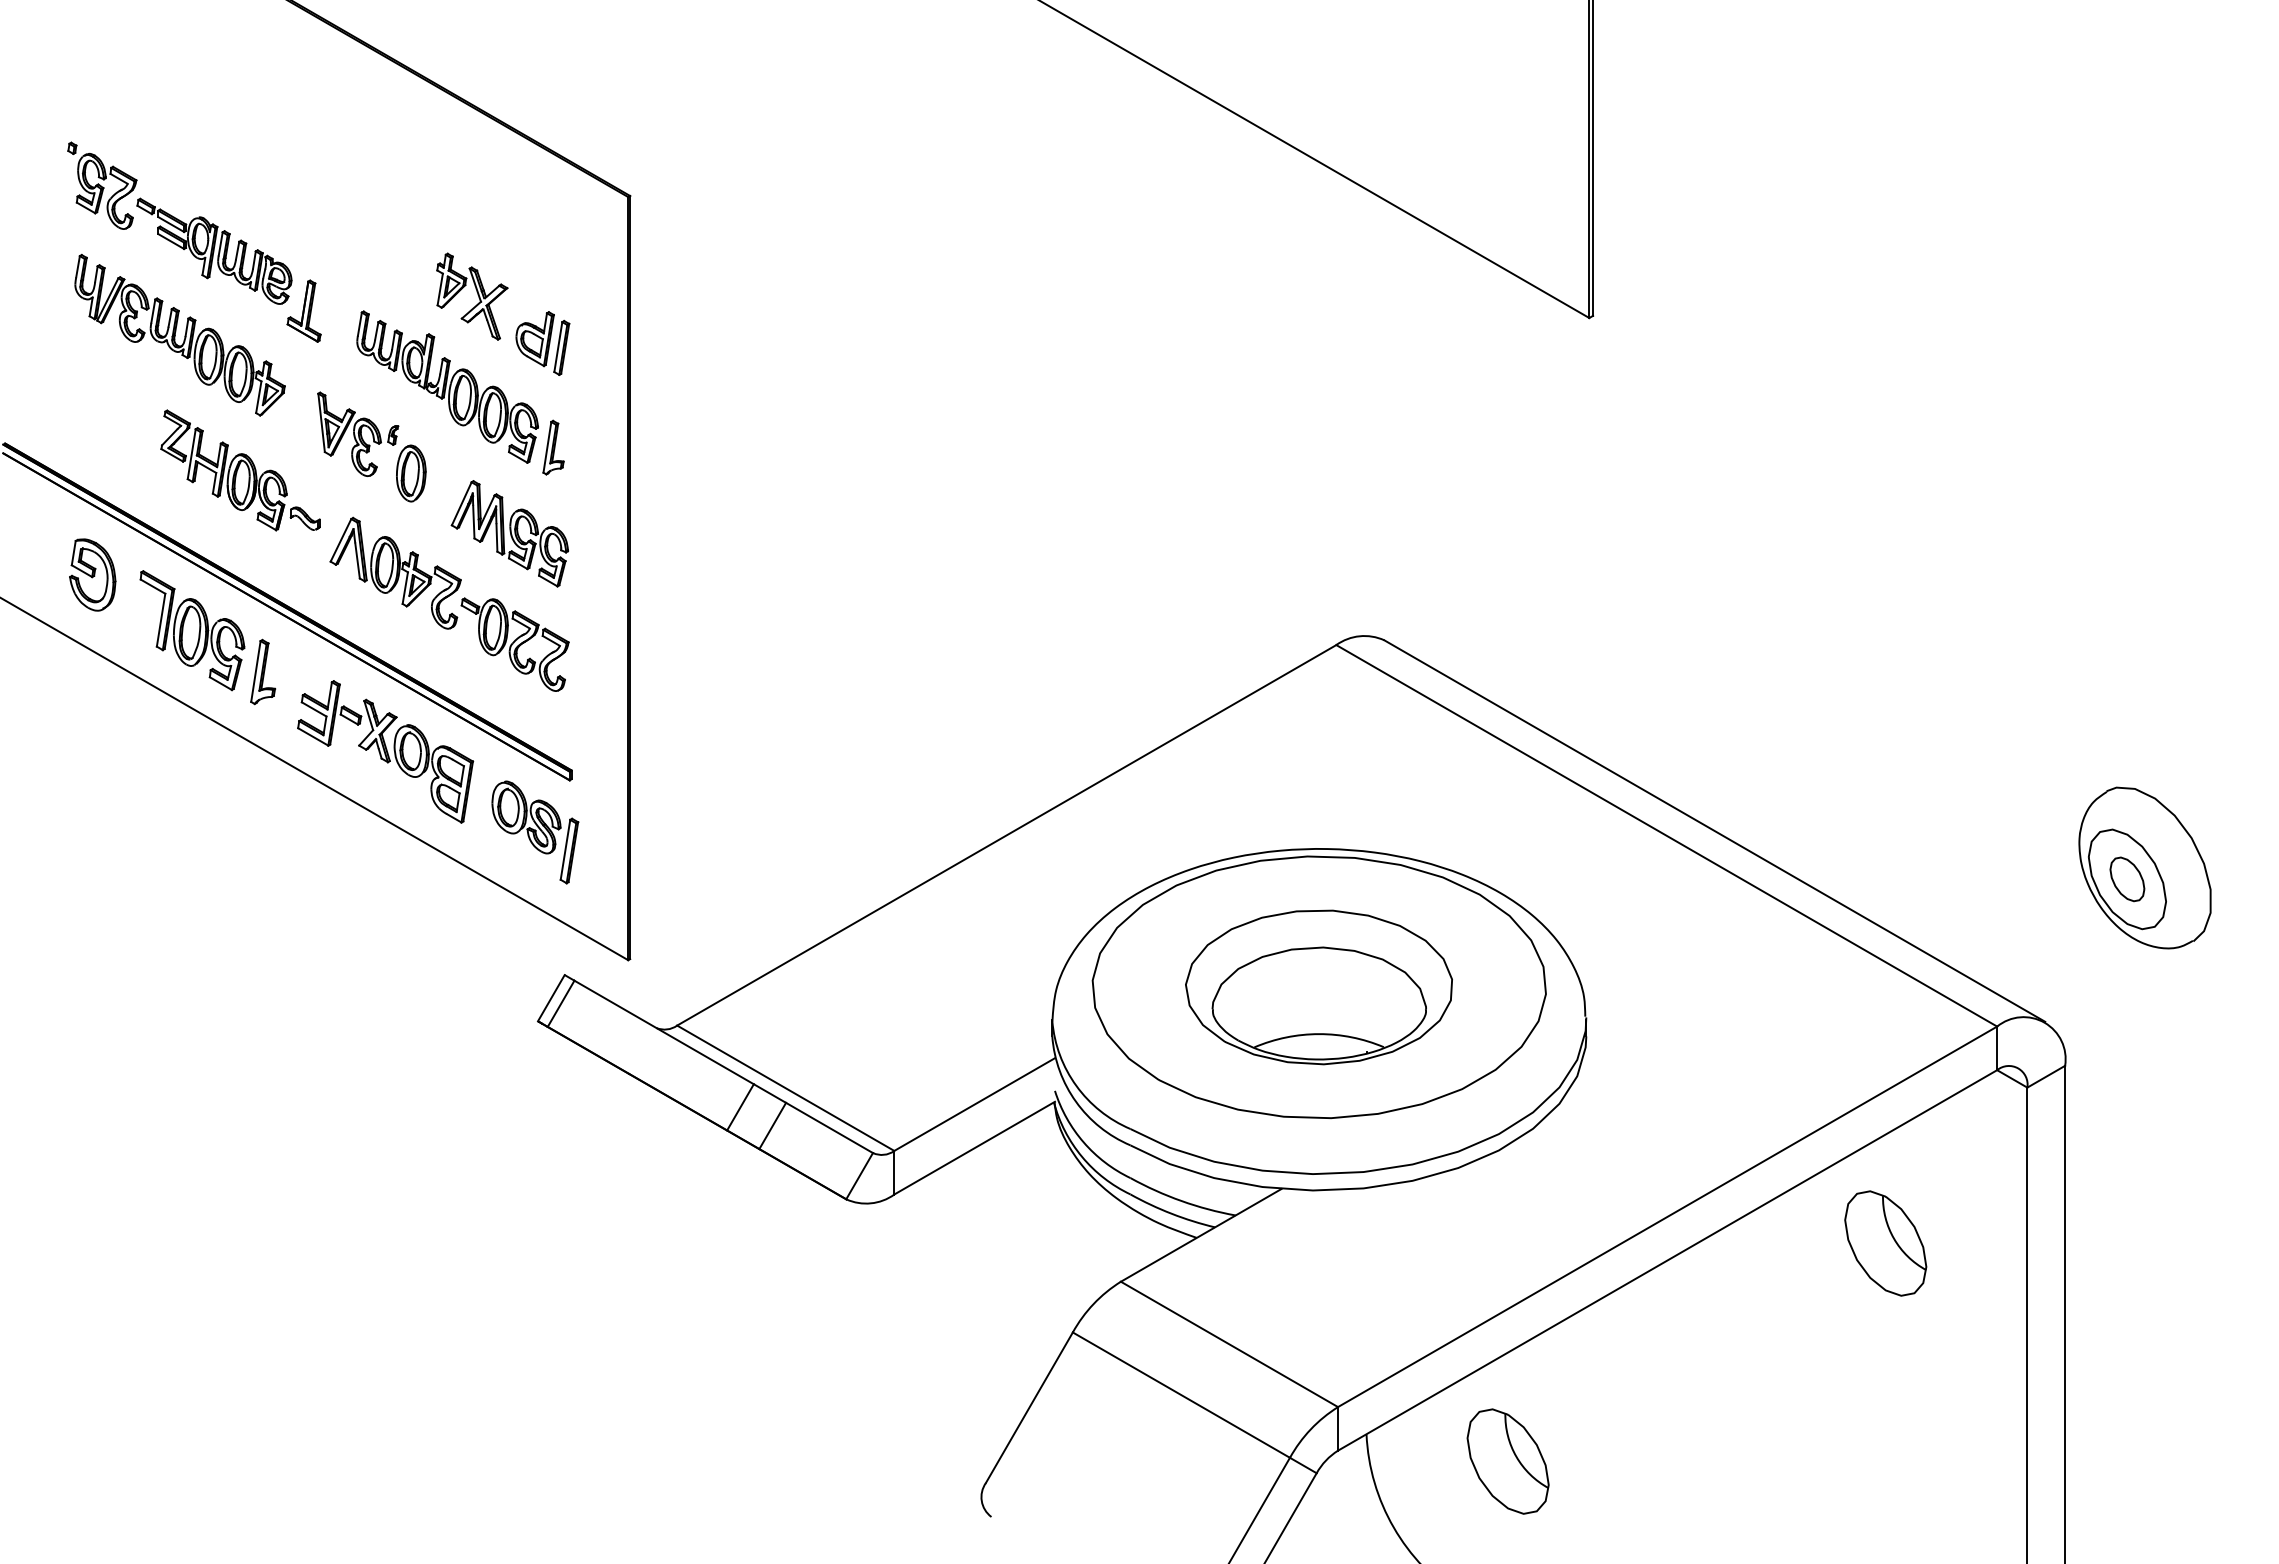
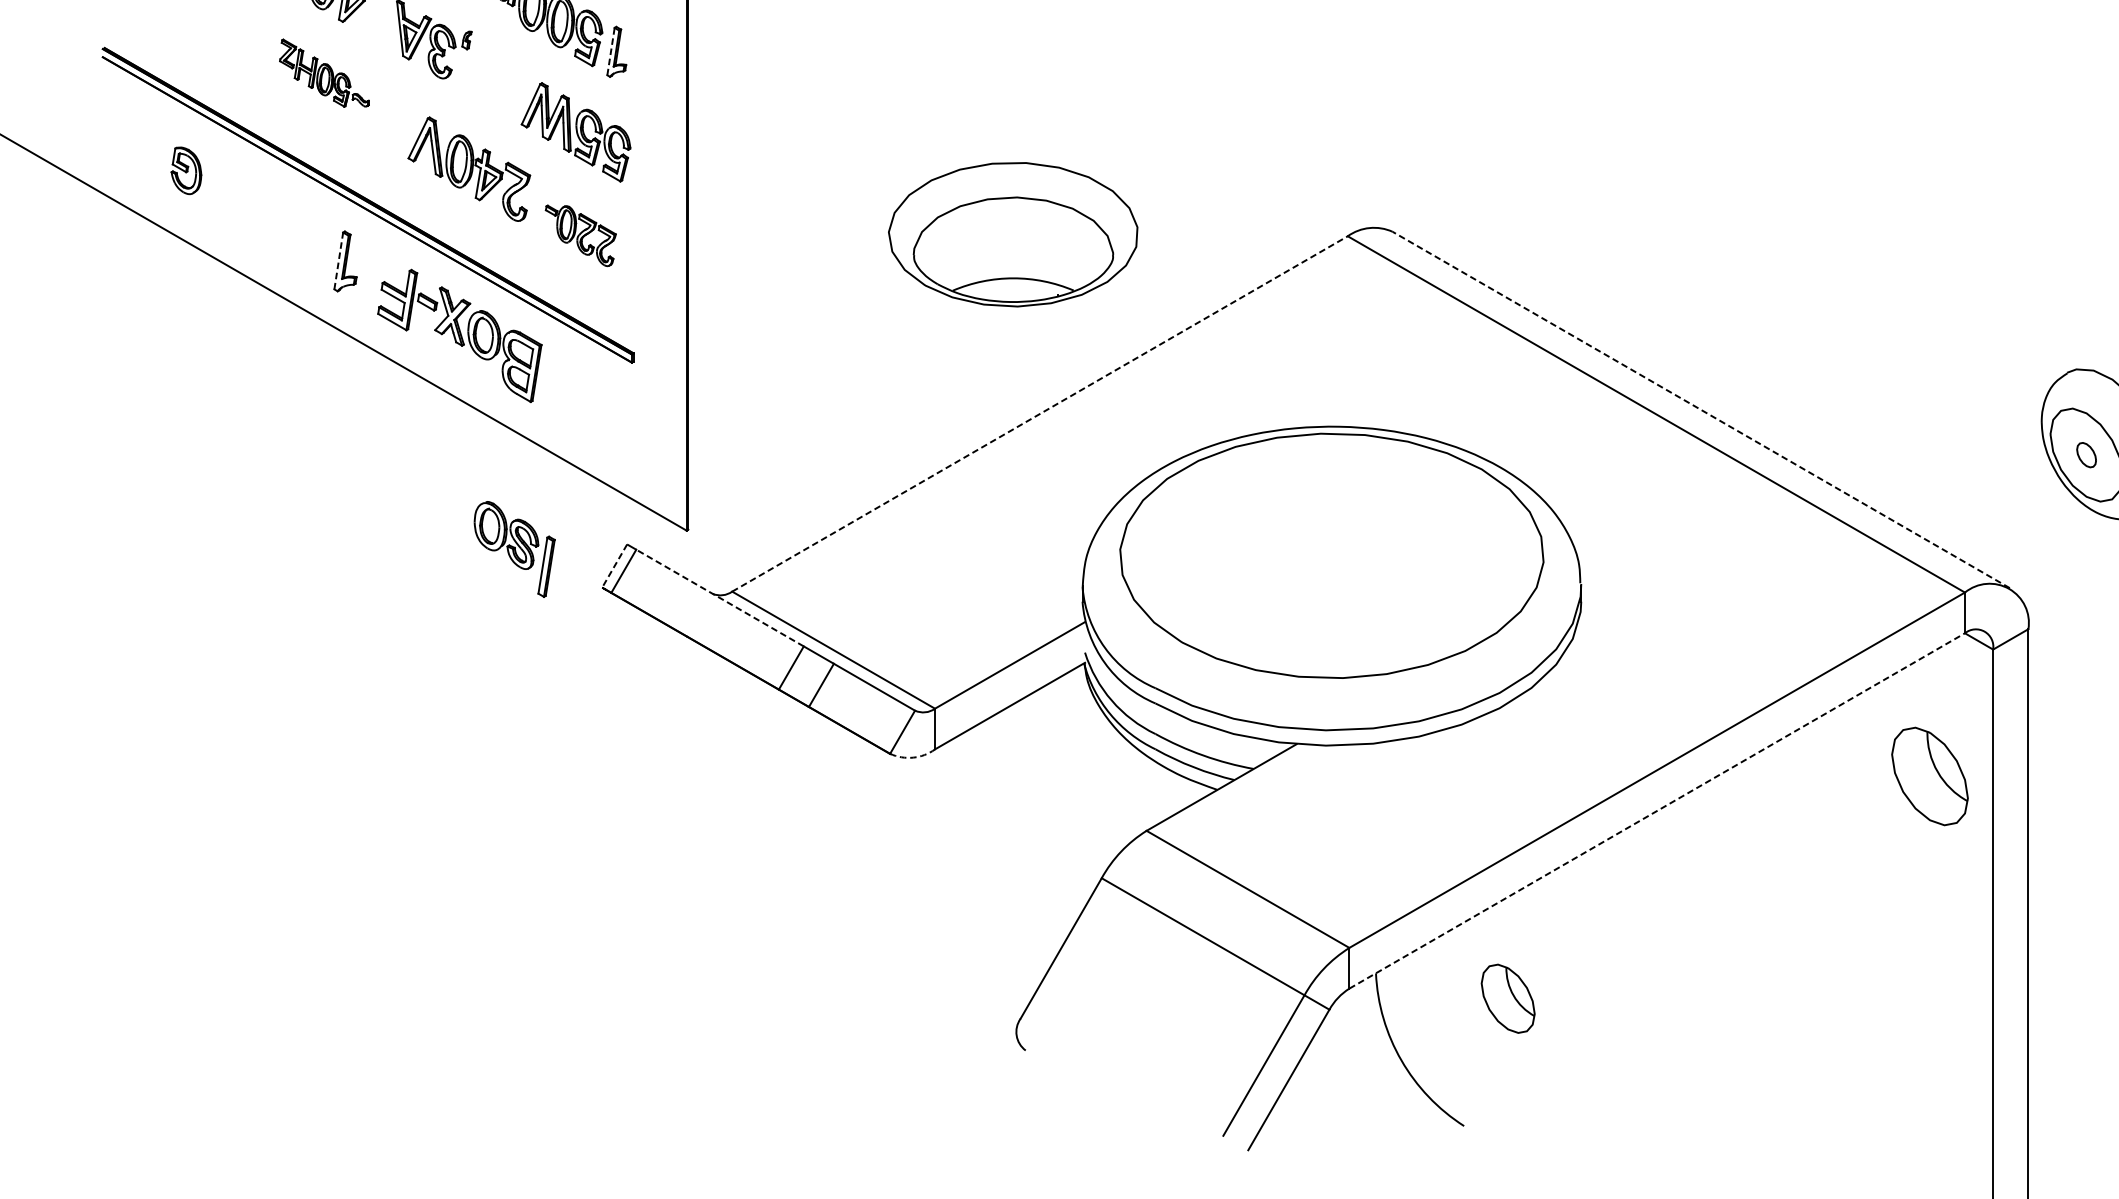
line: (547, 447) -> (611, 51), solid -> dashed
part: (240, 470) -> (324, 73), size x0.6
part: (411, 473) -> (484, 76), removed
part: (92, 574) -> (186, 170), size x0.7
part: (192, 630) -> (279, 222), removed
part: (514, 644) -> (580, 235), size x0.7
line: (255, 671) -> (338, 260), solid -> dashed
line: (1714, 831) -> (1700, 410), solid -> dashed
part: (535, 832) -> (514, 549), moved
line: (1006, 835) -> (1039, 414), solid -> dashed
part: (2127, 879) -> (2086, 455), size x0.6
part: (1318, 987) -> (1012, 234), moved
line: (551, 998) -> (614, 566), solid -> dashed
line: (664, 1032) -> (720, 598), solid -> dashed
arc: (870, 1203) -> (912, 757), solid -> dashed
part: (1885, 1243) -> (1929, 776), moved
line: (1667, 1260) -> (1657, 811), solid -> dashed
part: (1507, 1461) -> (1507, 998), size x0.7

